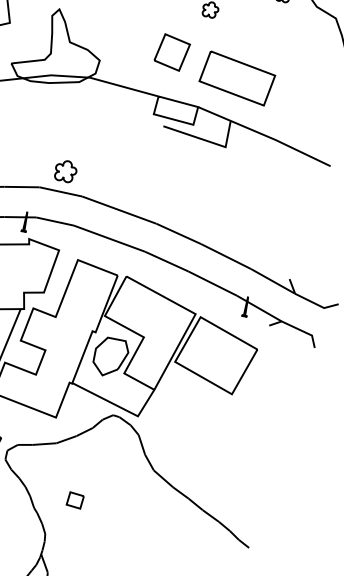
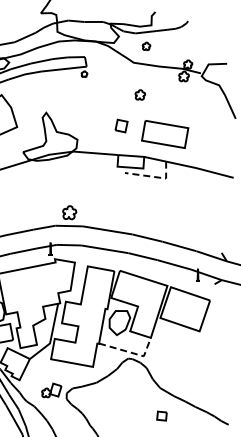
part: (172, 51) -> (121, 125), size x0.6
line: (208, 140) -> (154, 176), solid -> dashed
line: (119, 406) -> (131, 352), solid -> dashed
part: (74, 499) -> (161, 415), moved

